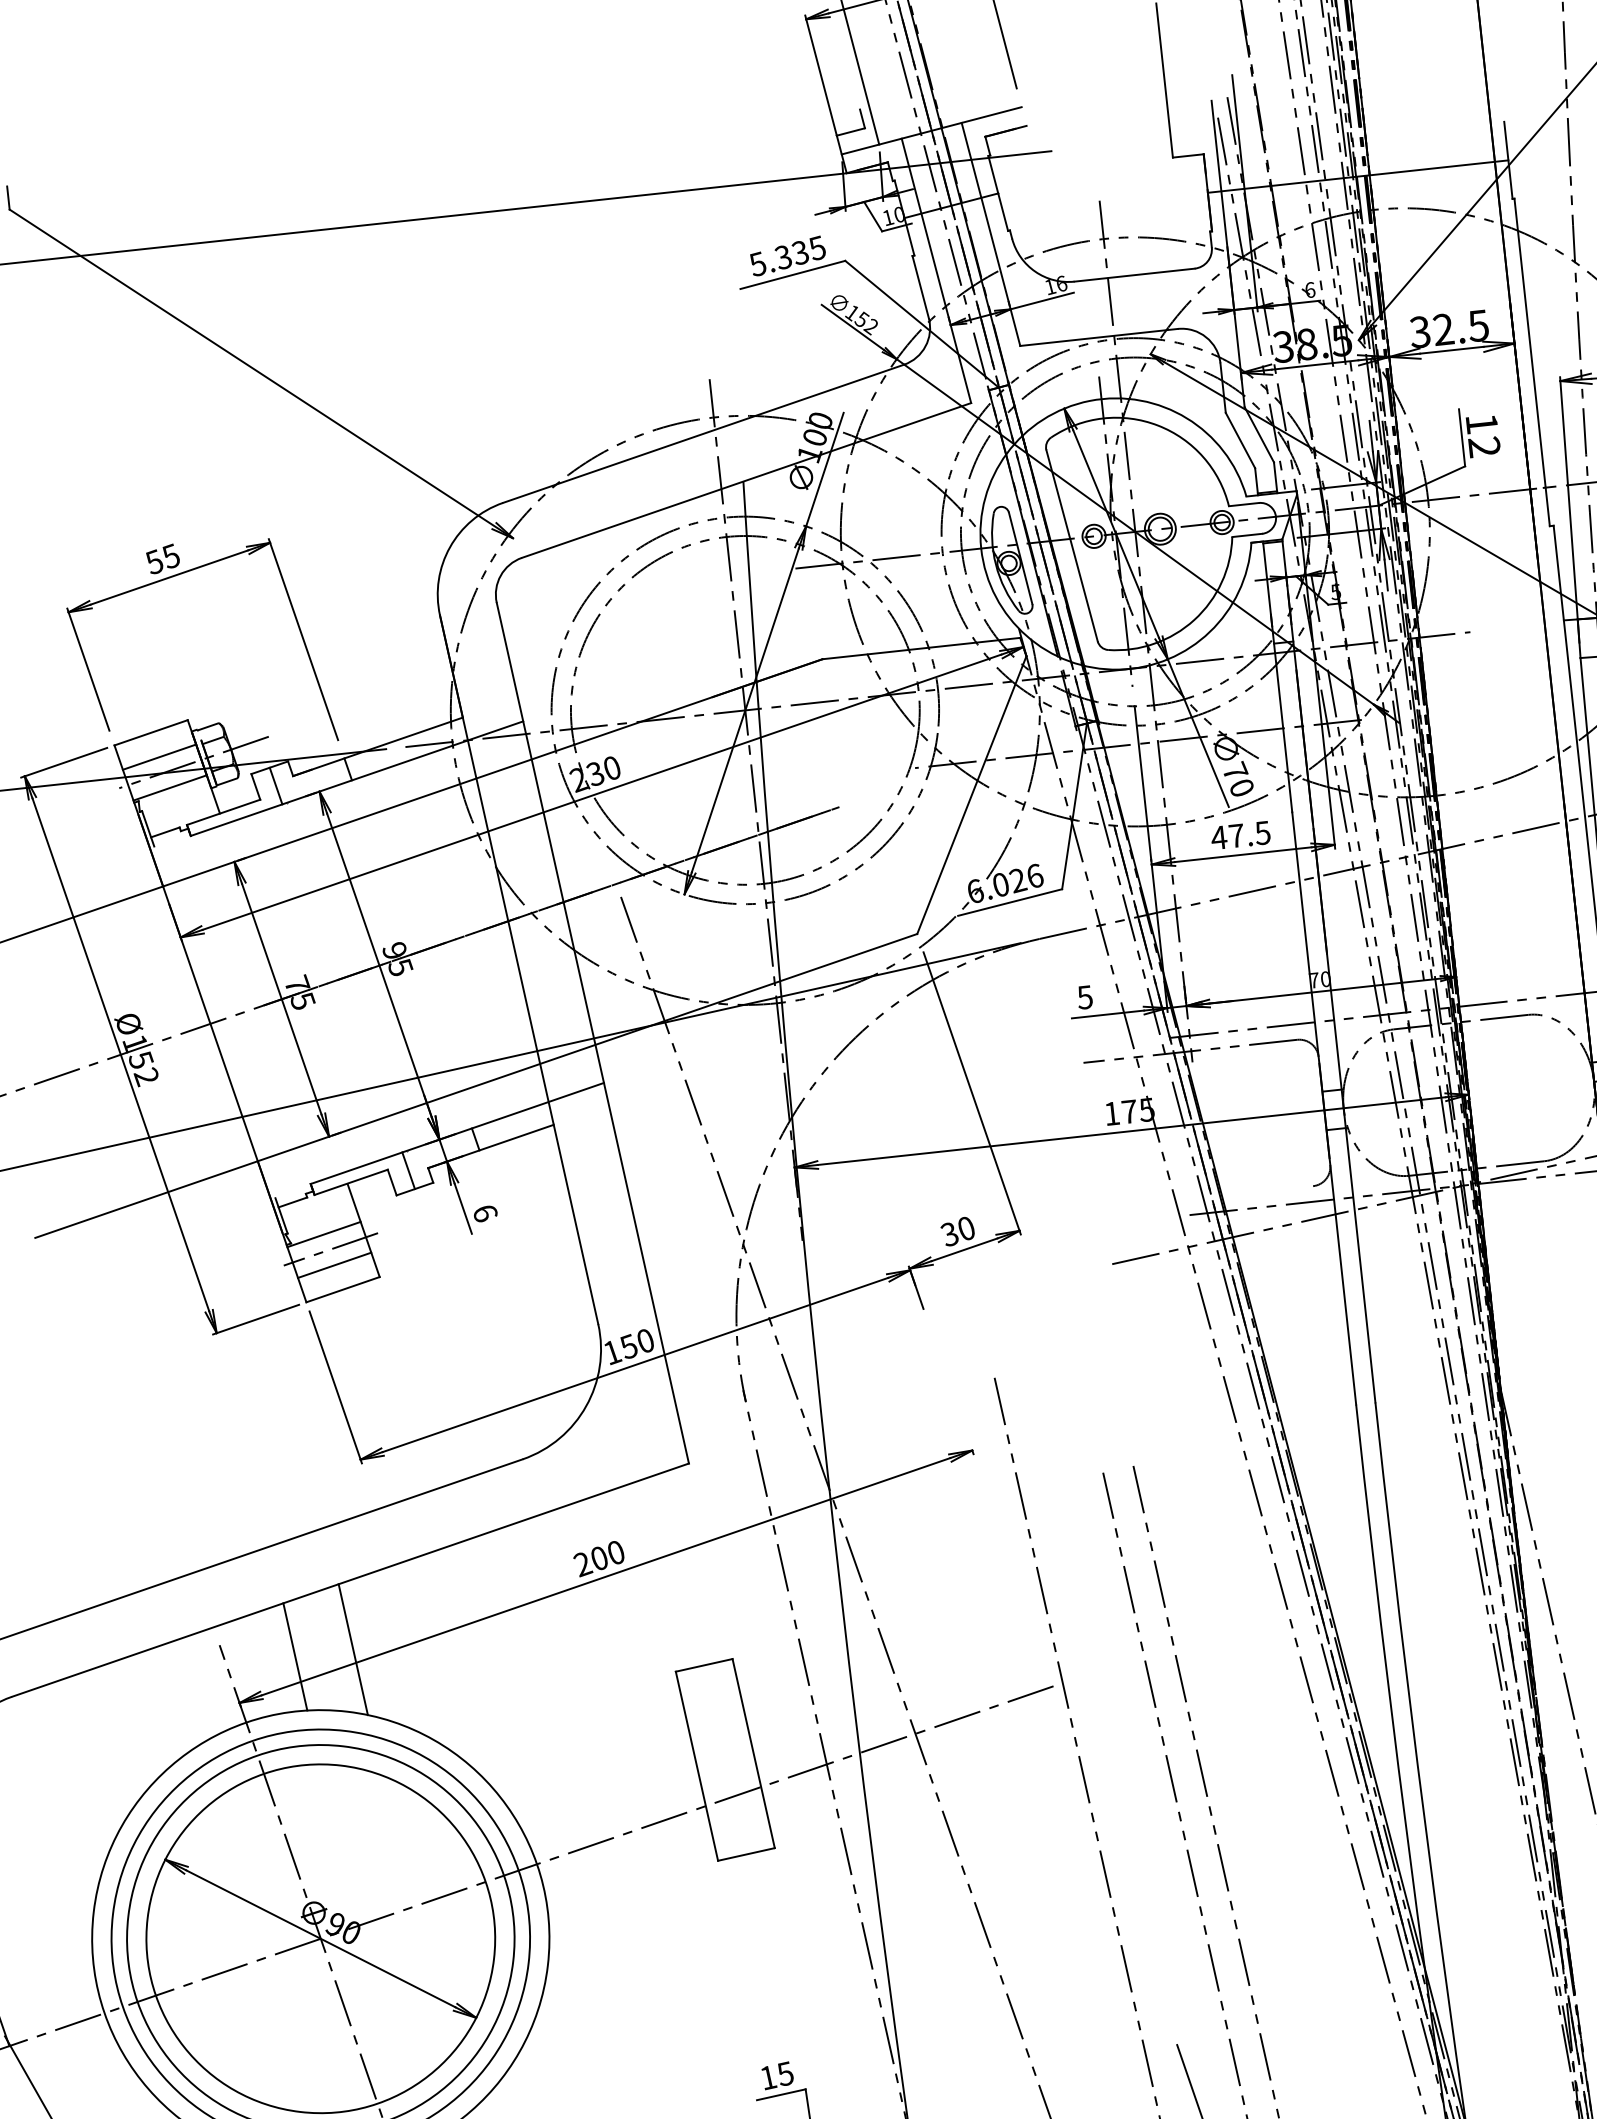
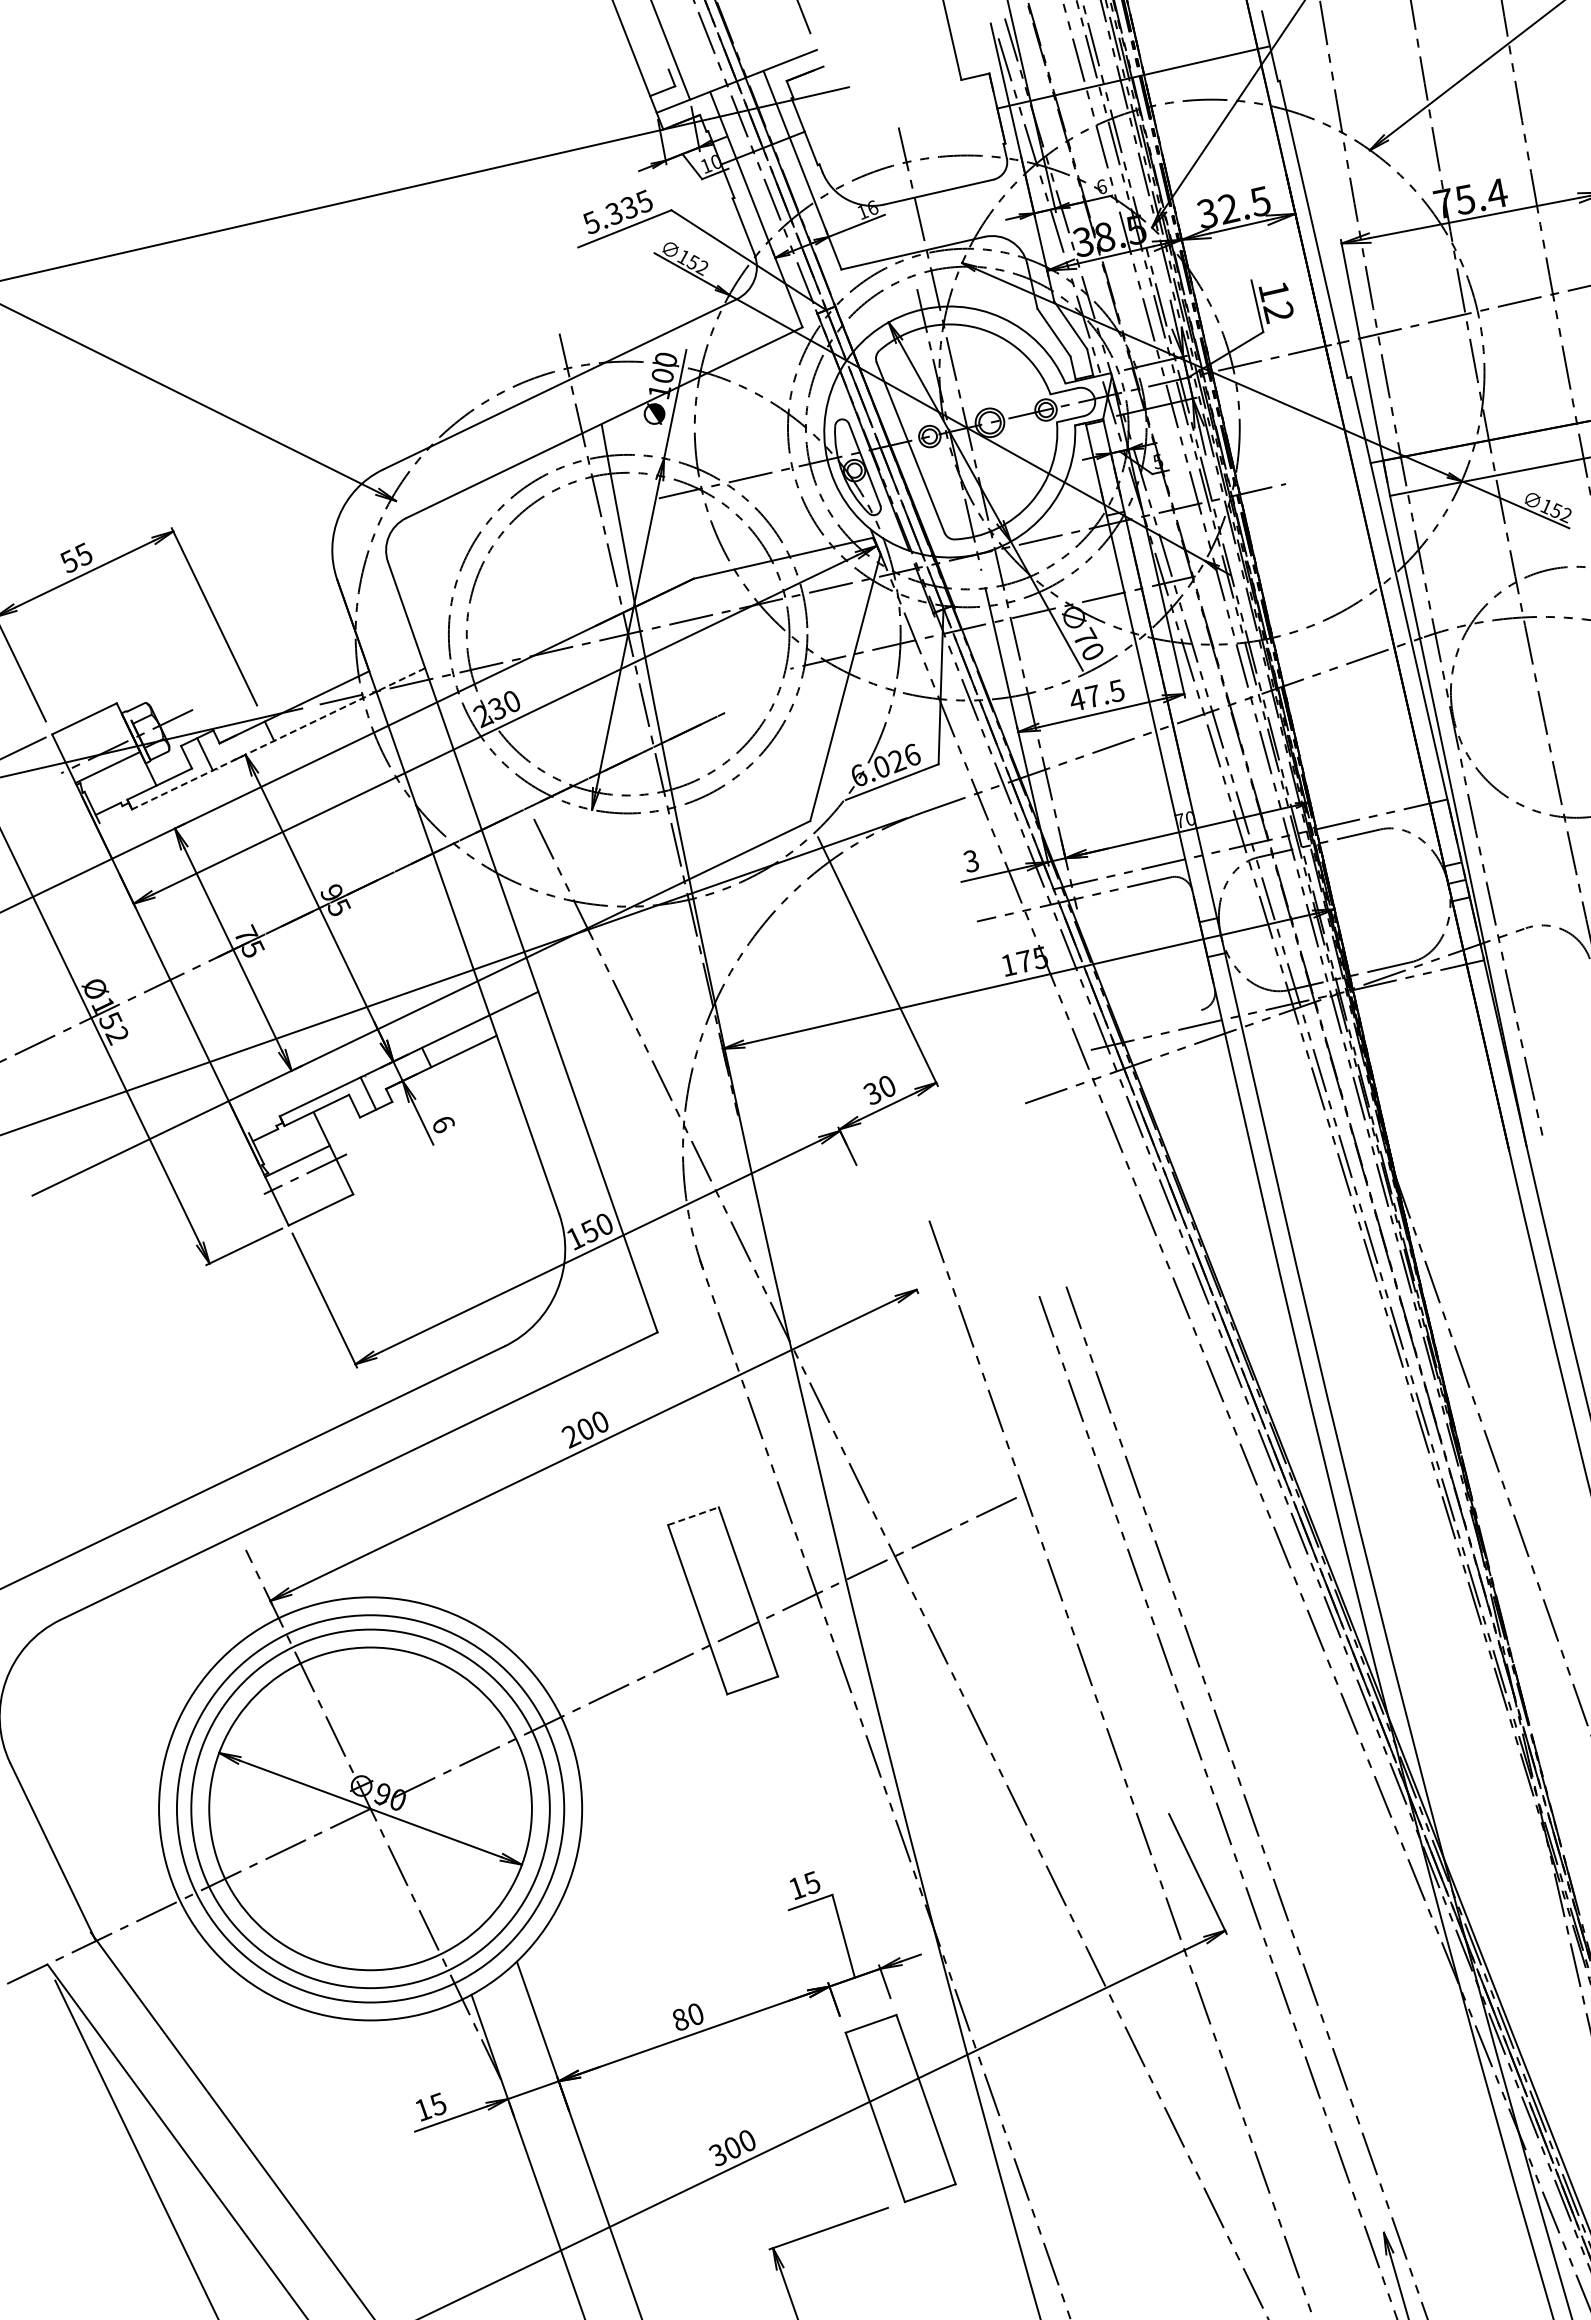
line: (159, 756) -> (94, 739), removed
line: (356, 778) -> (278, 738), solid -> dashed
text: (1084, 996) -> (970, 860), 5 -> 3
line: (334, 1265) -> (310, 1188), removed
line: (352, 1649) -> (368, 1539), removed
line: (295, 1656) -> (316, 1552), removed
line: (704, 1665) -> (693, 1516), solid -> dashed

